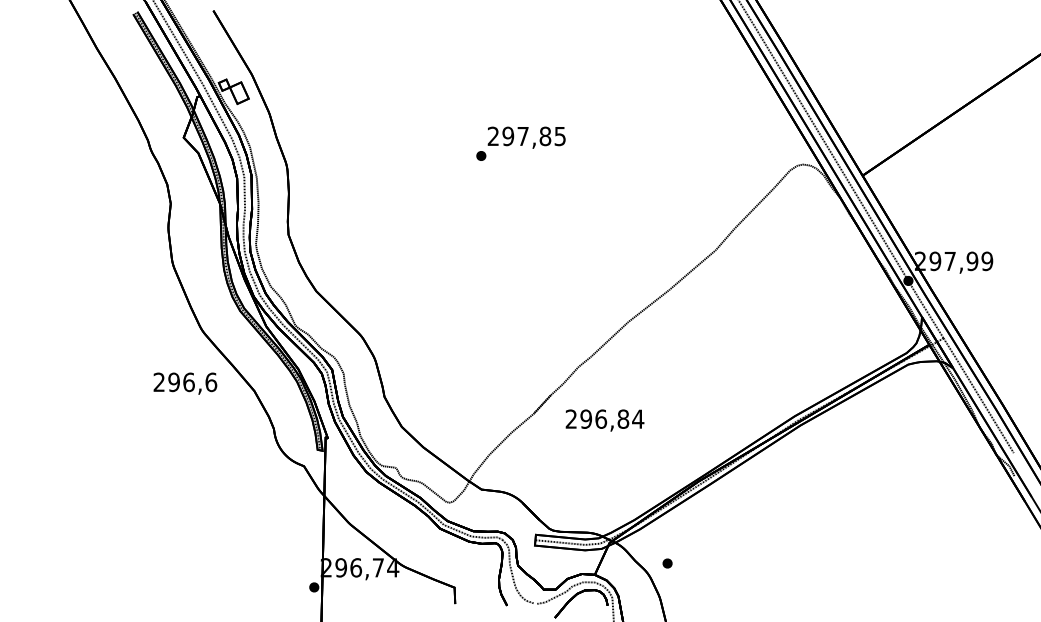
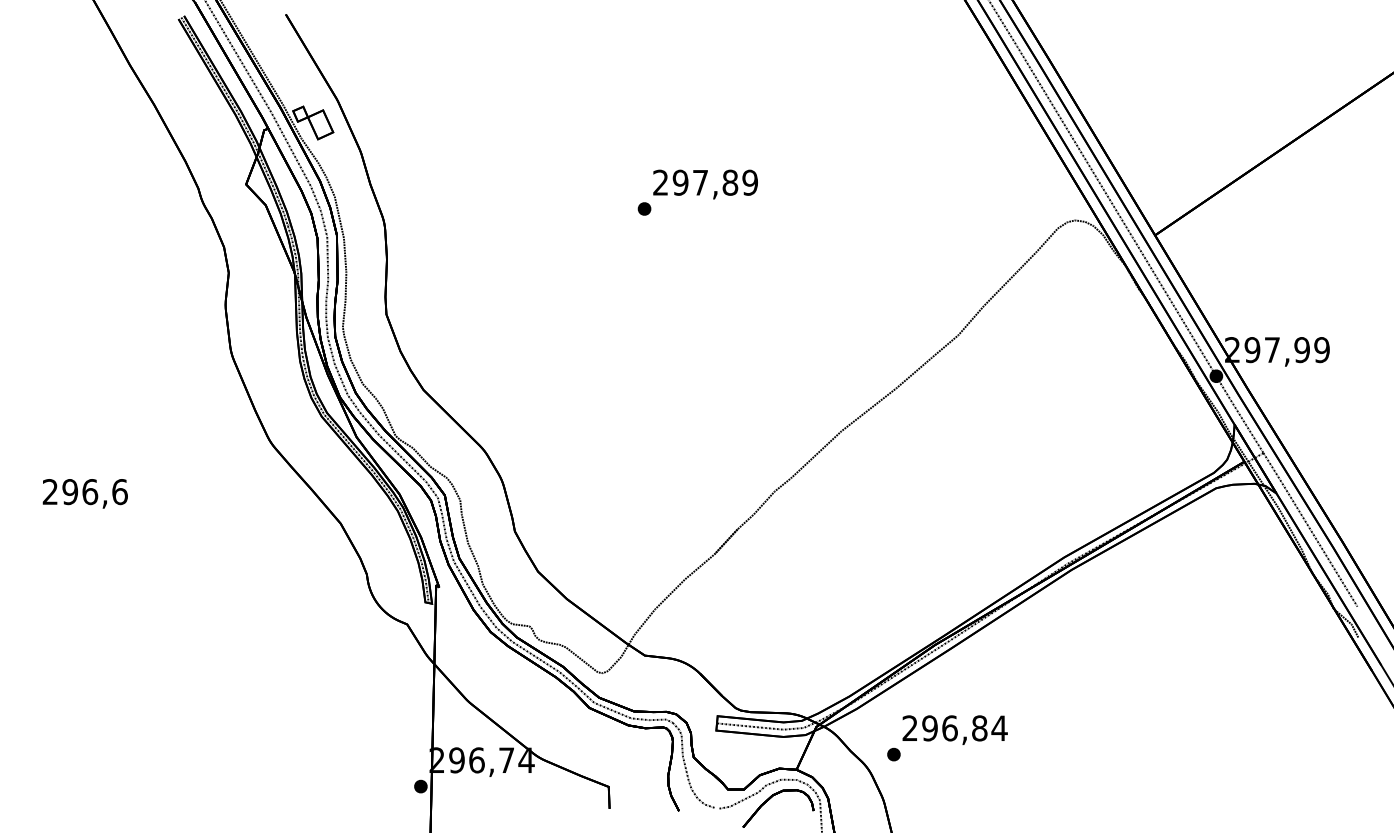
text: (559, 136) -> (749, 182), 297,85 -> 297,89
text: (184, 383) -> (84, 493), moved
text: (604, 420) -> (954, 729), moved

